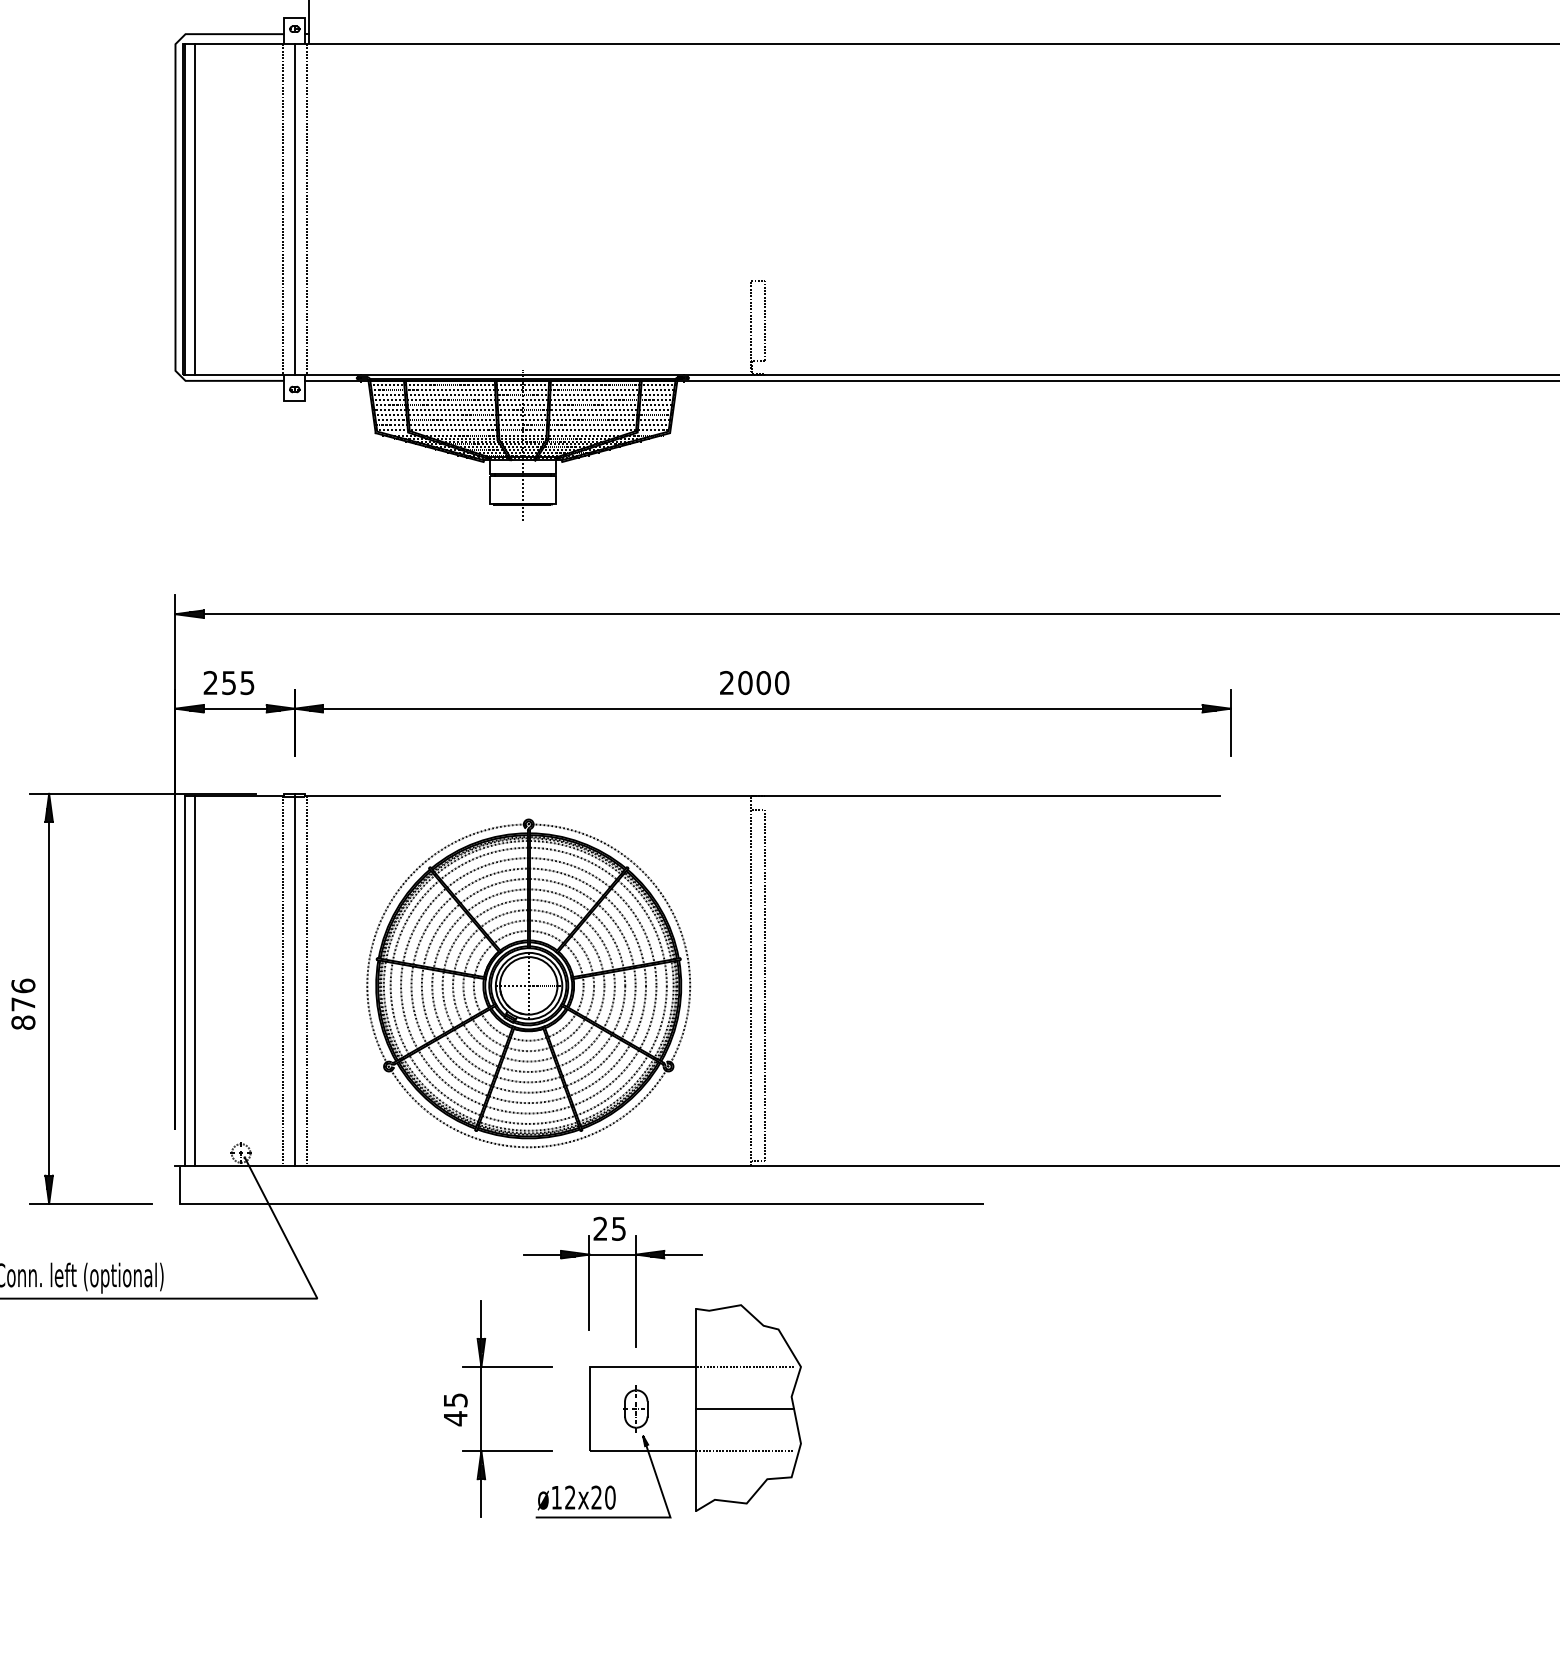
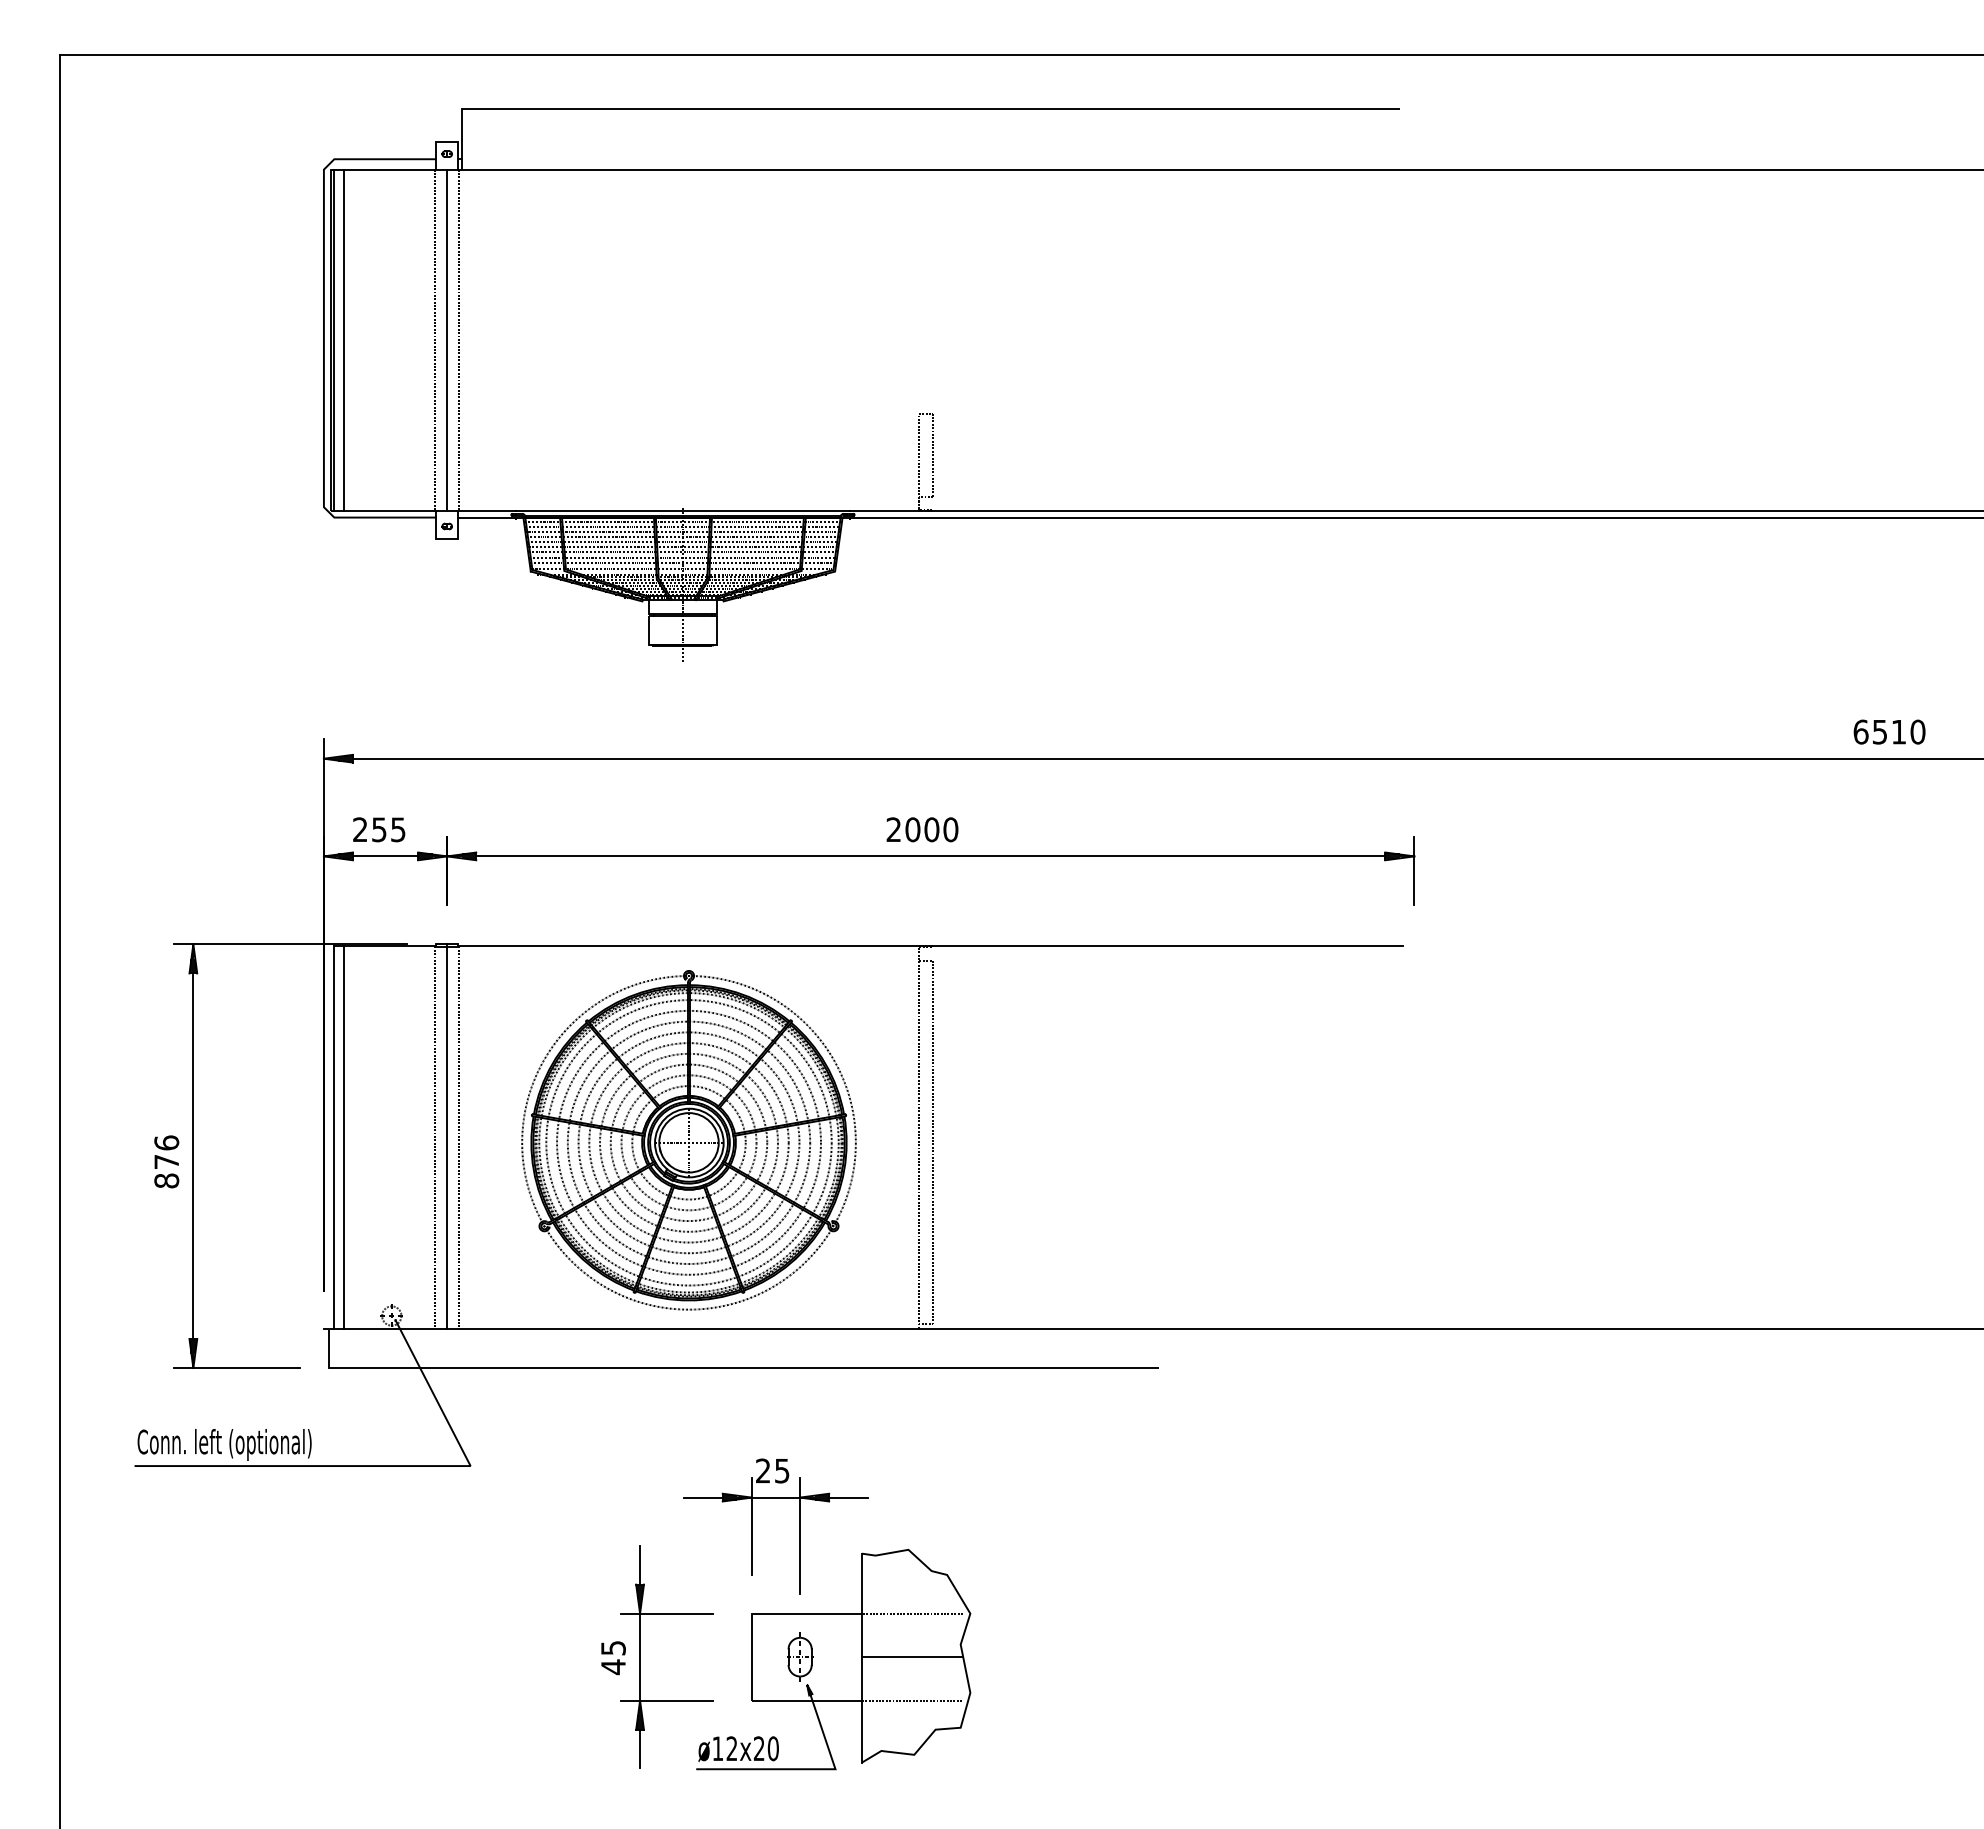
part: (623, 1367) -> (786, 1614), moved

